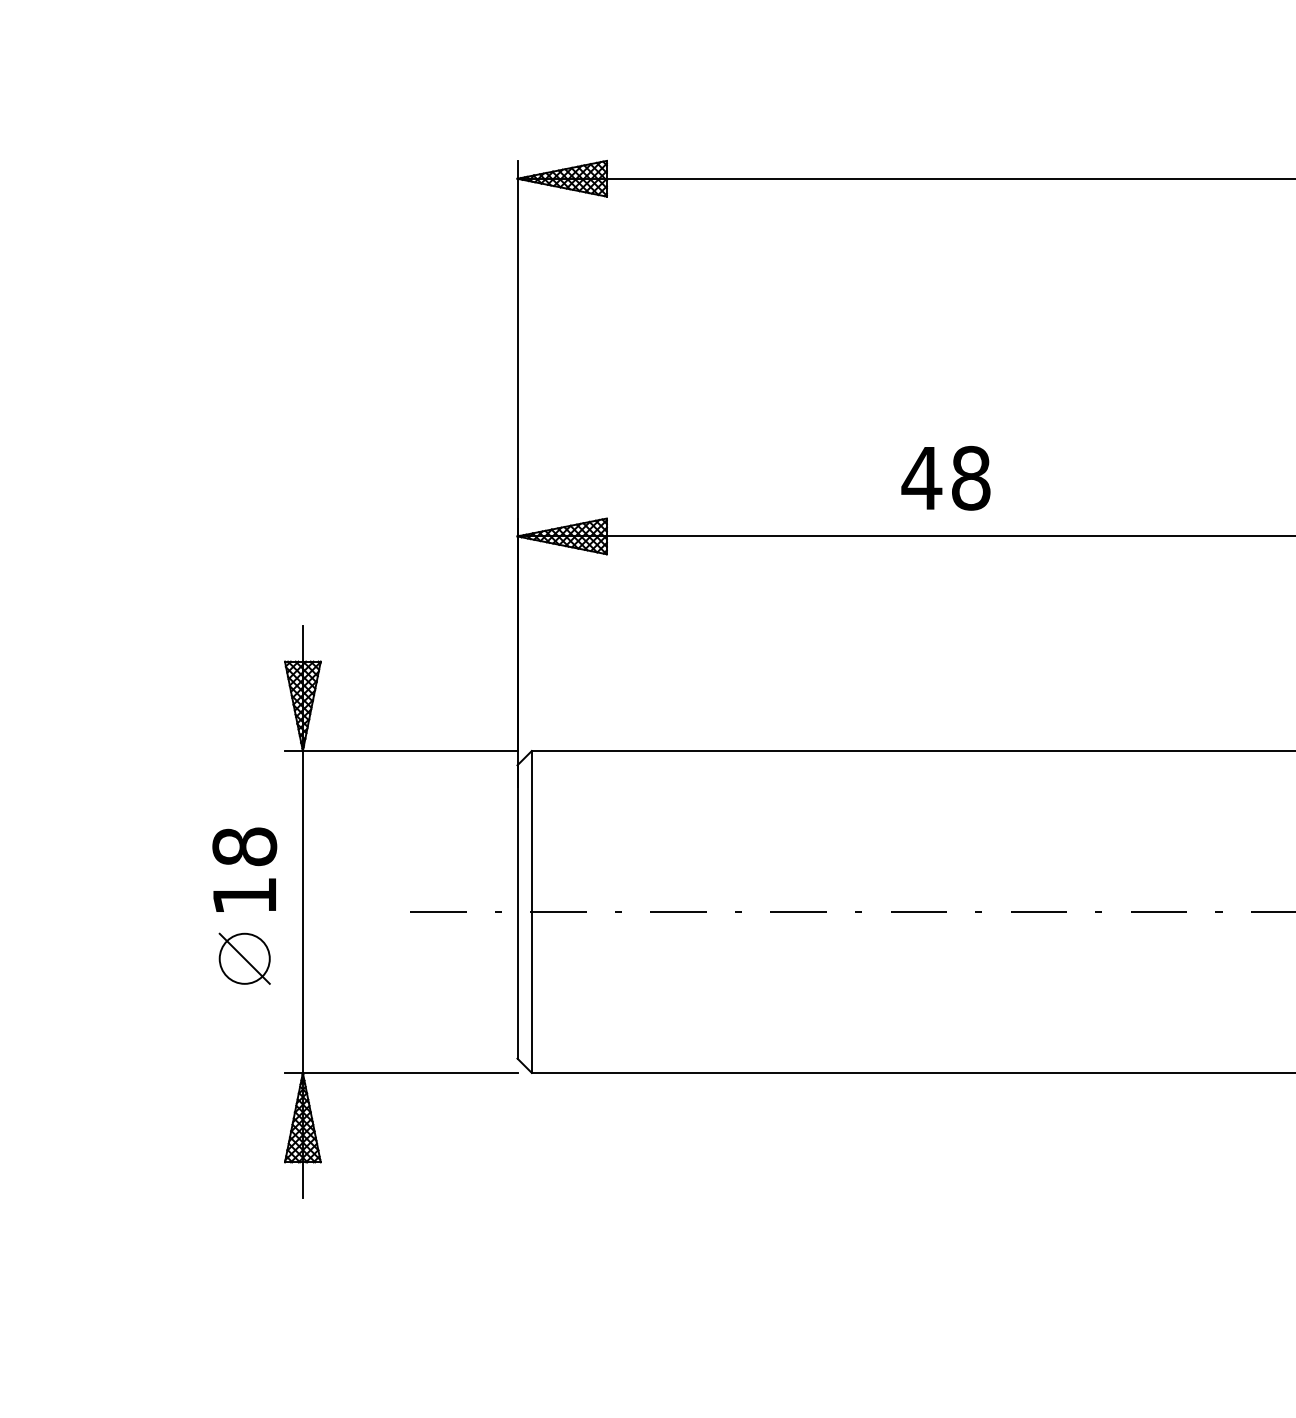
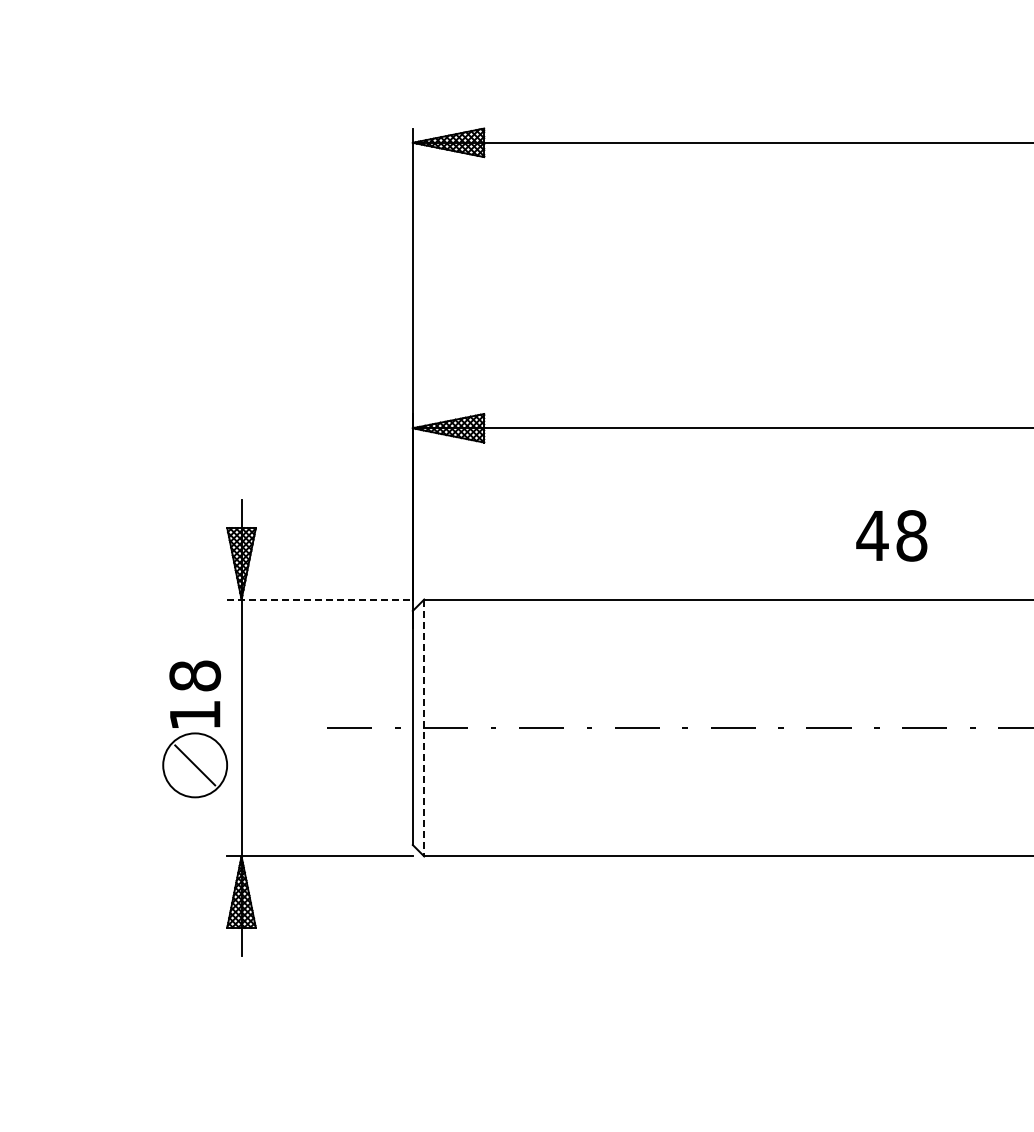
text: (945, 477) -> (891, 535), moved
line: (401, 750) -> (320, 599), solid -> dashed
line: (532, 912) -> (424, 728), solid -> dashed
circle: (245, 958) -> (195, 765), size x1.6

